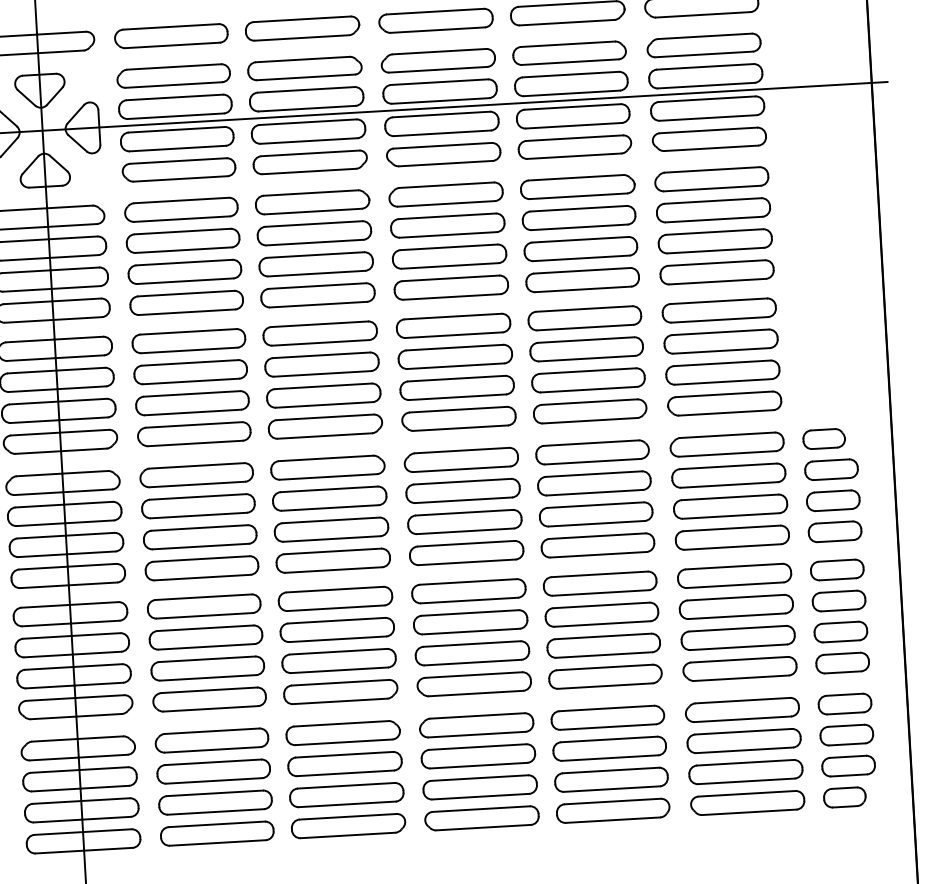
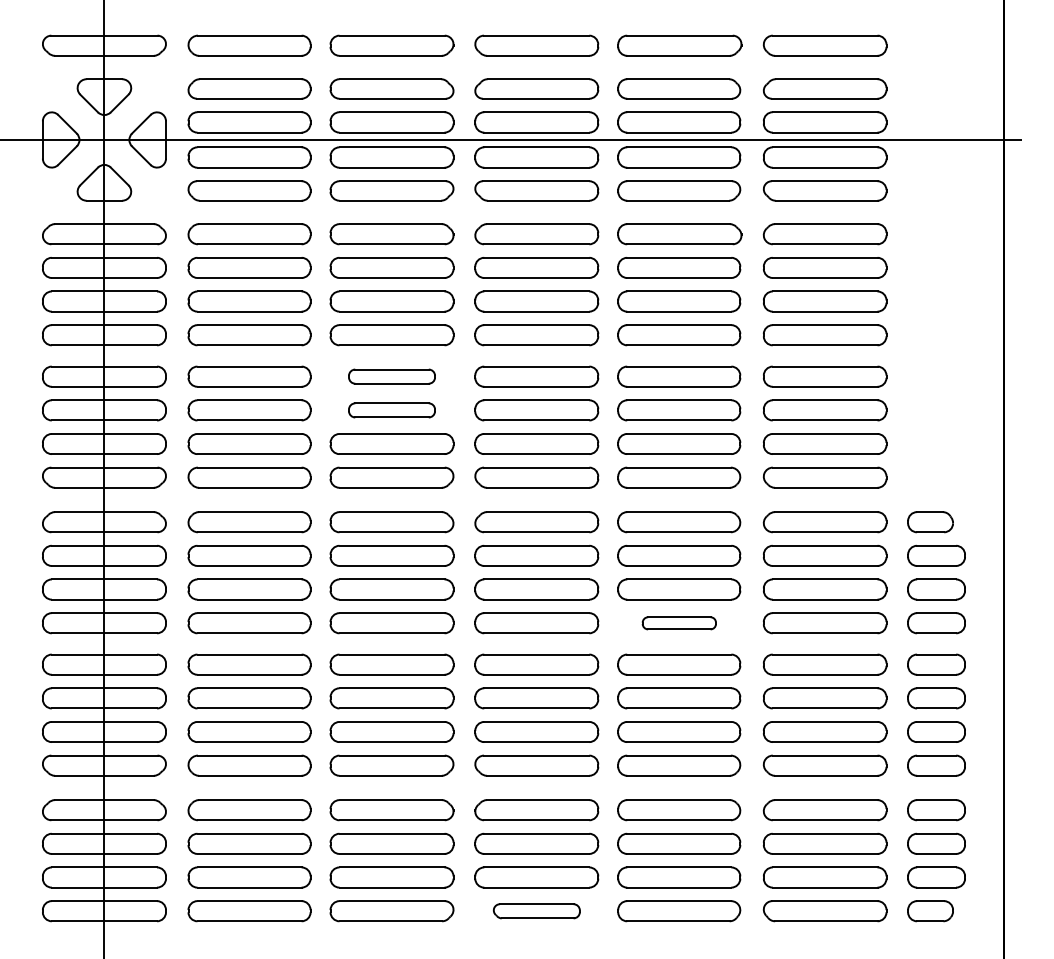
part: (319, 333) -> (391, 376), size x0.7
part: (321, 364) -> (391, 410), size x0.7
part: (598, 545) -> (679, 623), size x0.6
part: (481, 818) -> (536, 911), size x0.7

